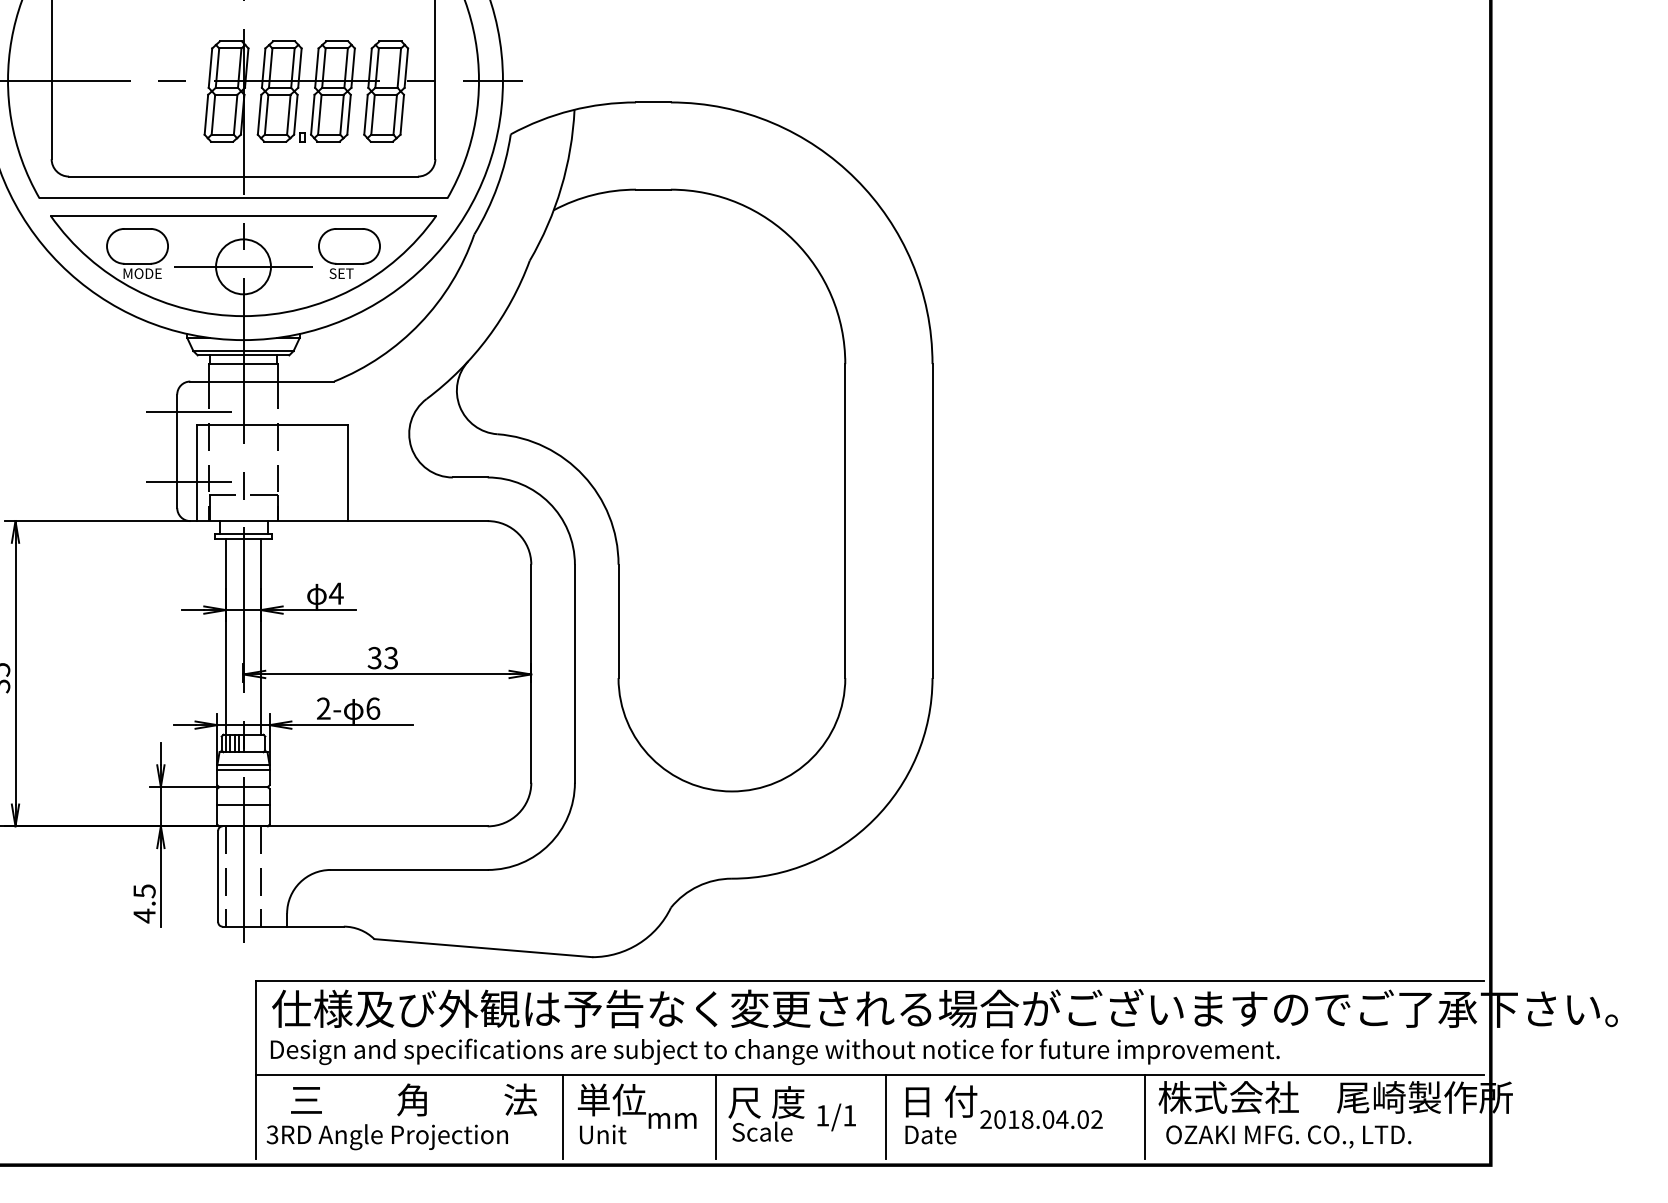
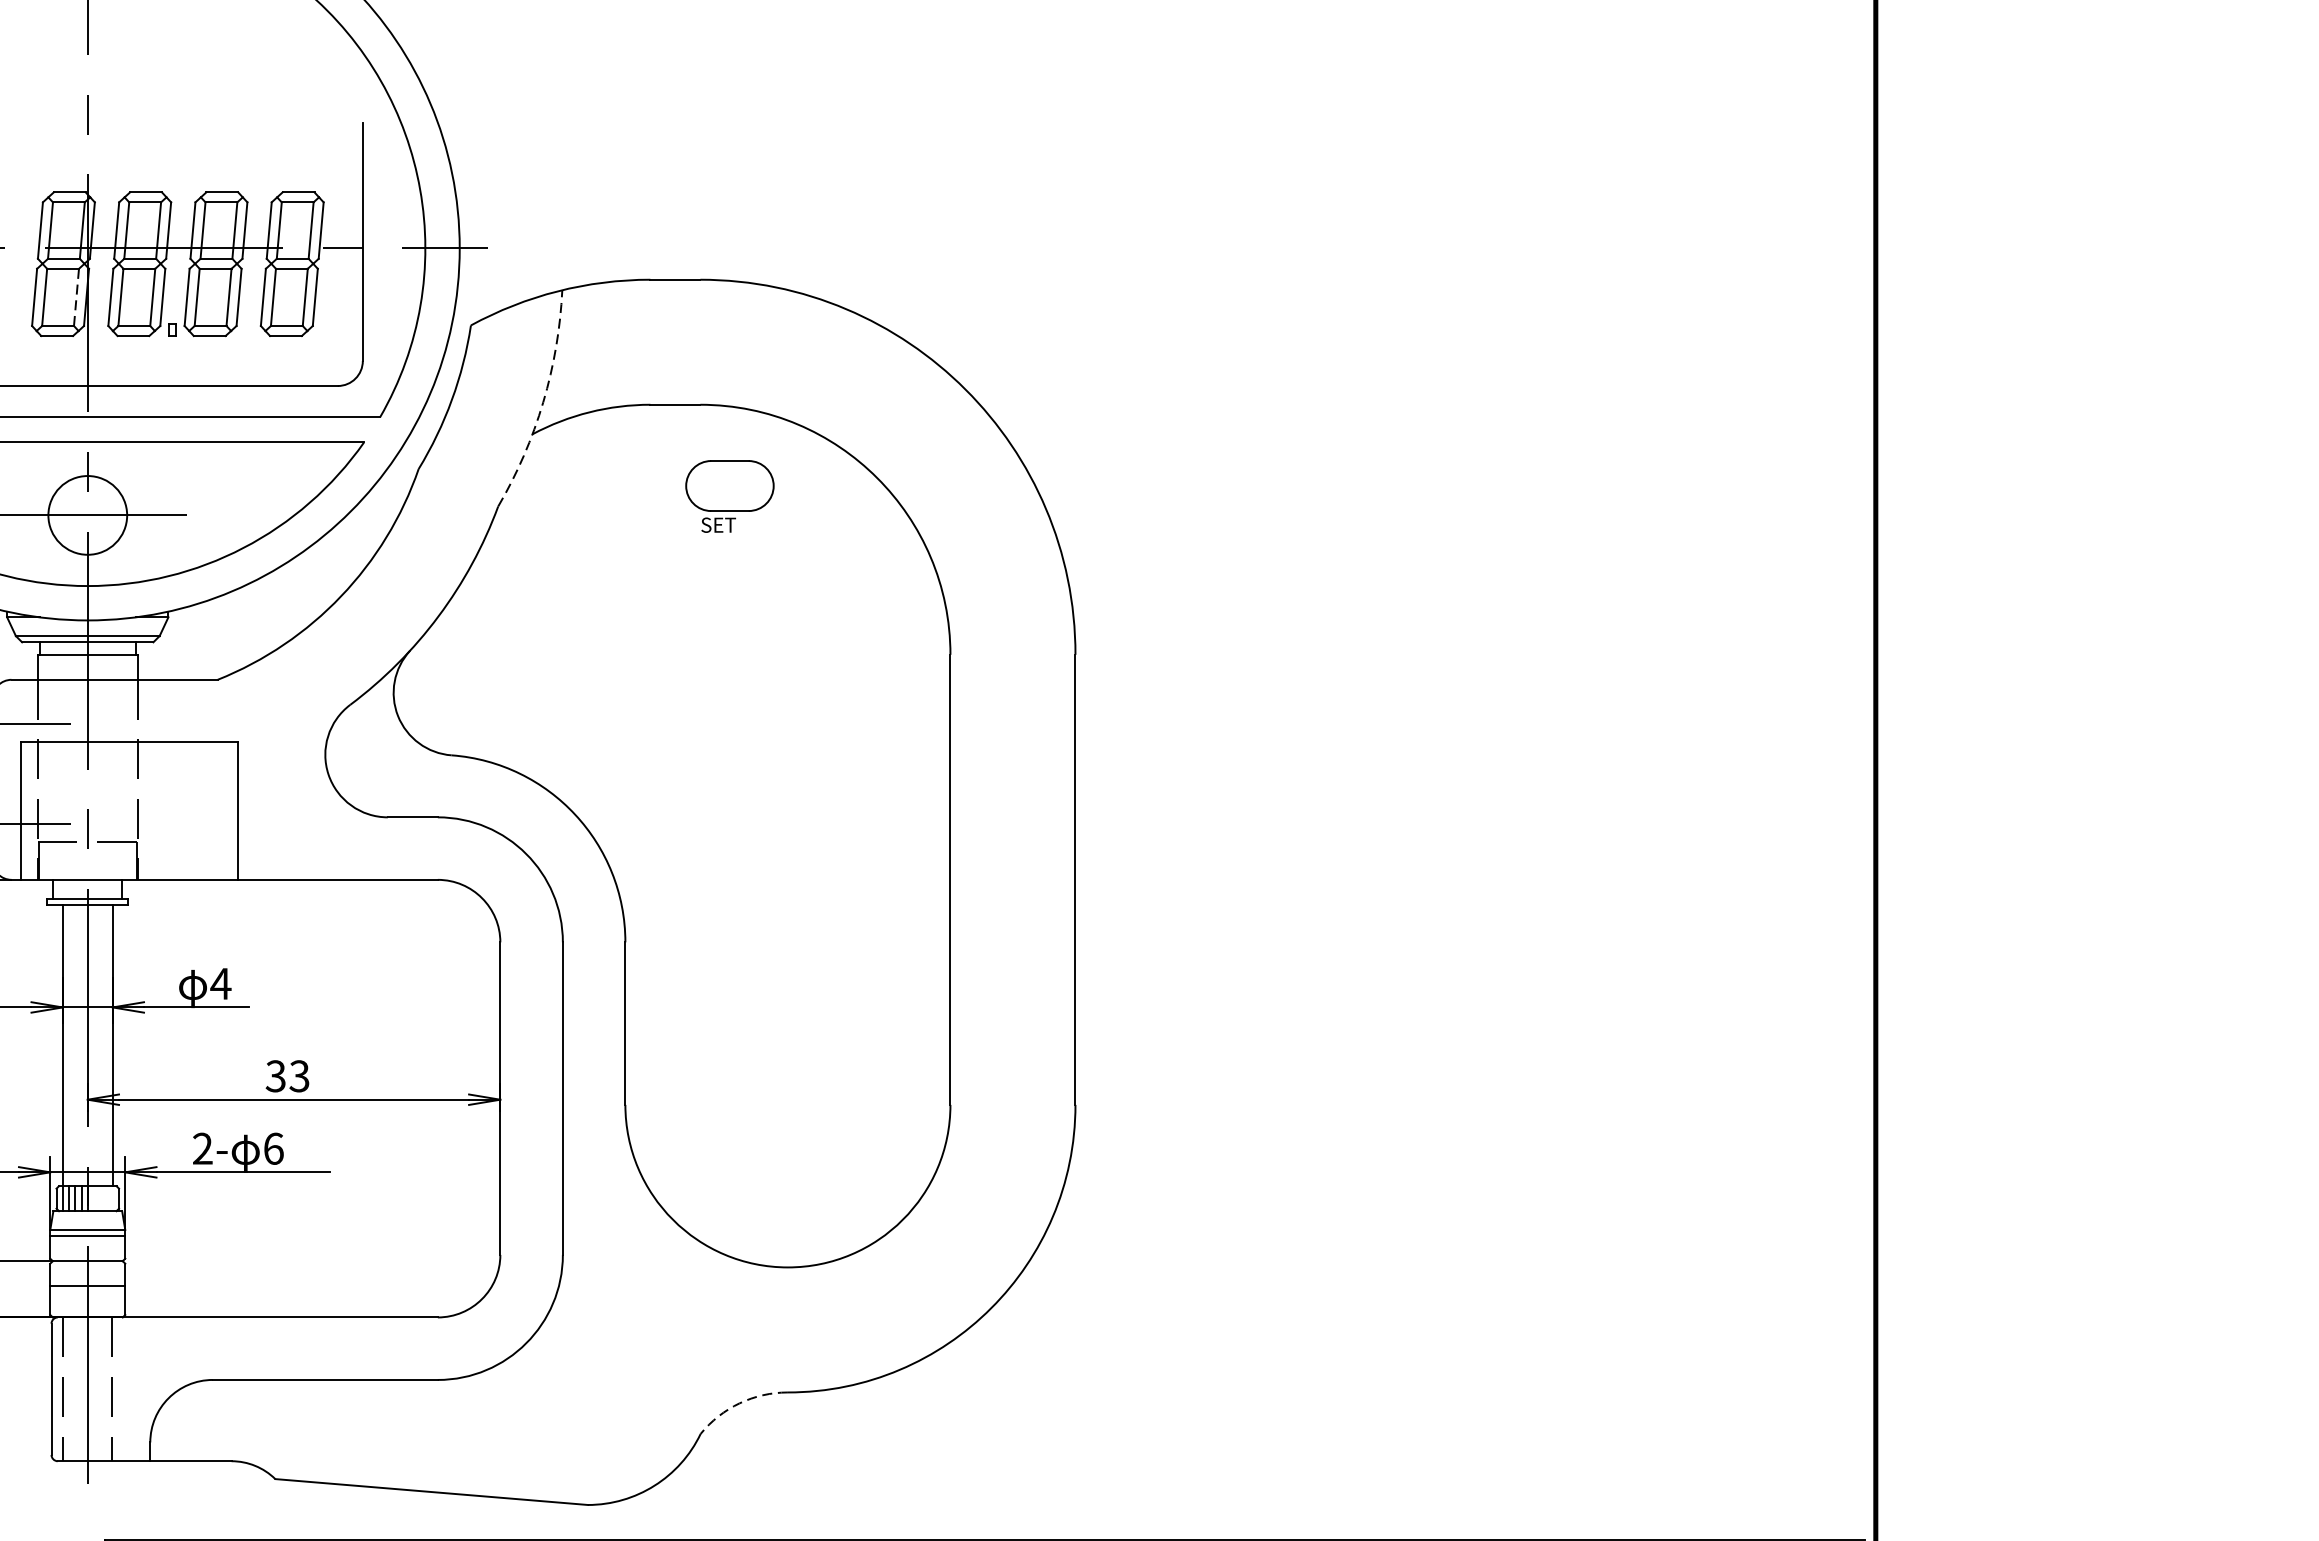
line: (235, 114) -> (76, 297), solid -> dashed
arc: (561, 187) -> (543, 401), solid -> dashed
part: (349, 253) -> (729, 496), moved
arc: (698, 886) -> (740, 1403), solid -> dashed

